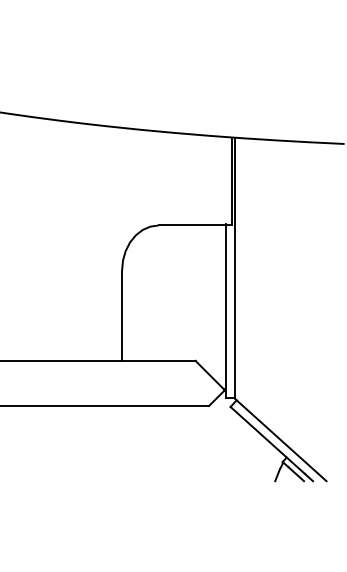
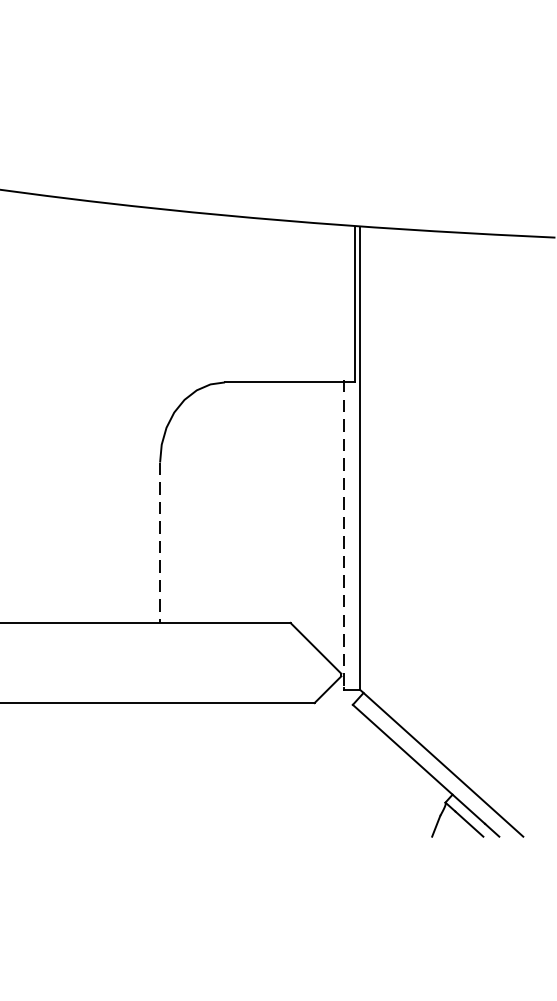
line: (225, 311) -> (343, 535), solid -> dashed
line: (122, 316) -> (160, 544), solid -> dashed

